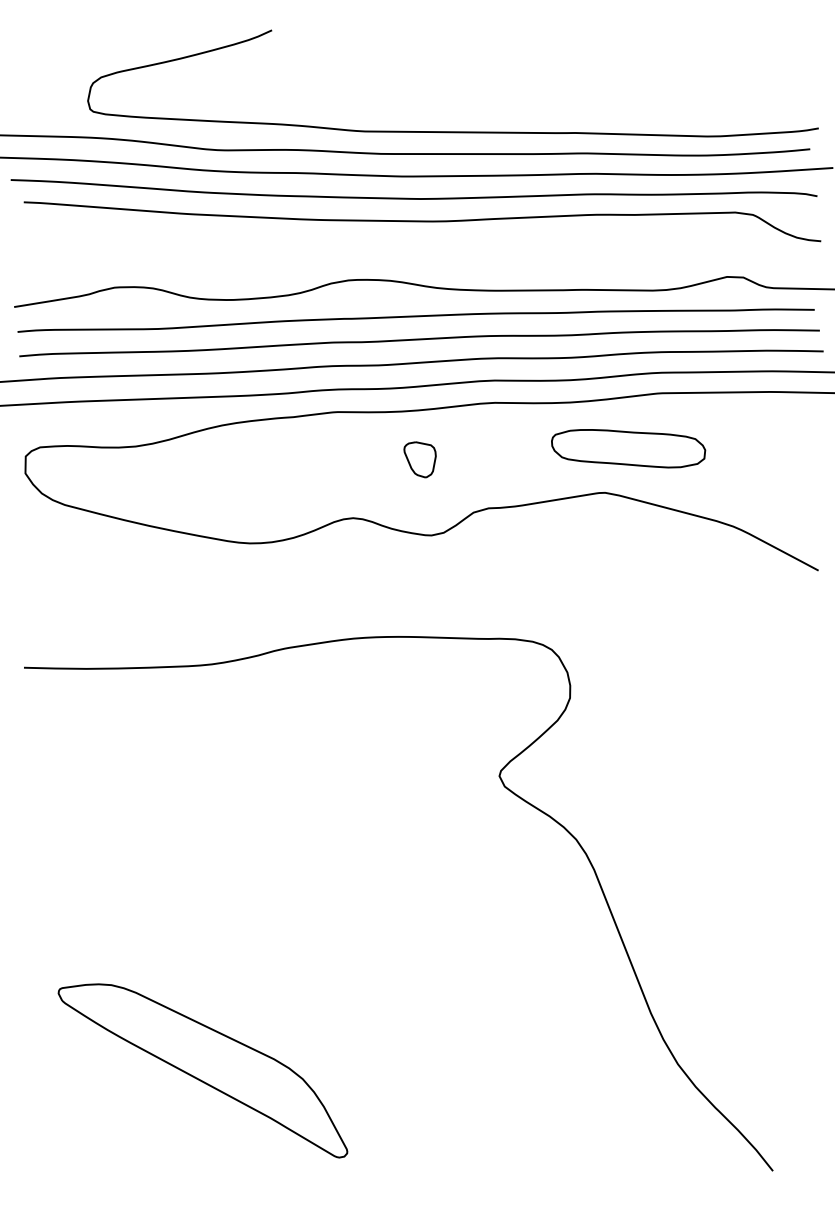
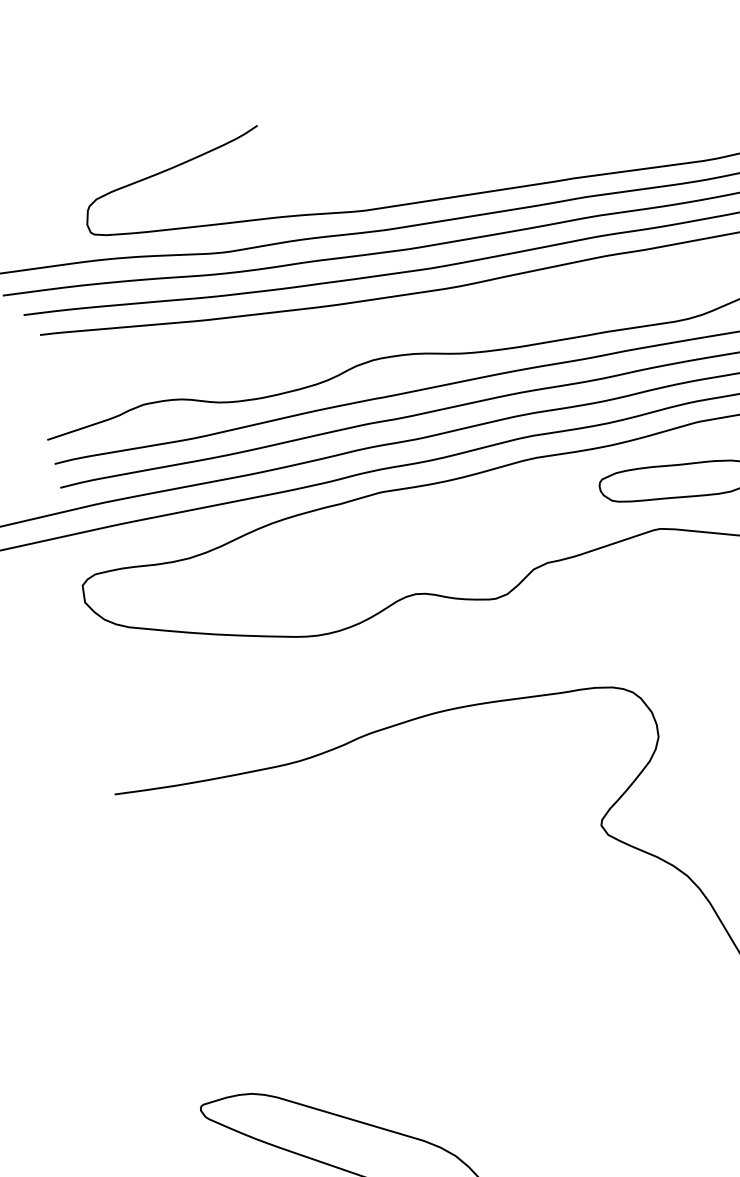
part: (419, 459) -> (471, 525), removed

